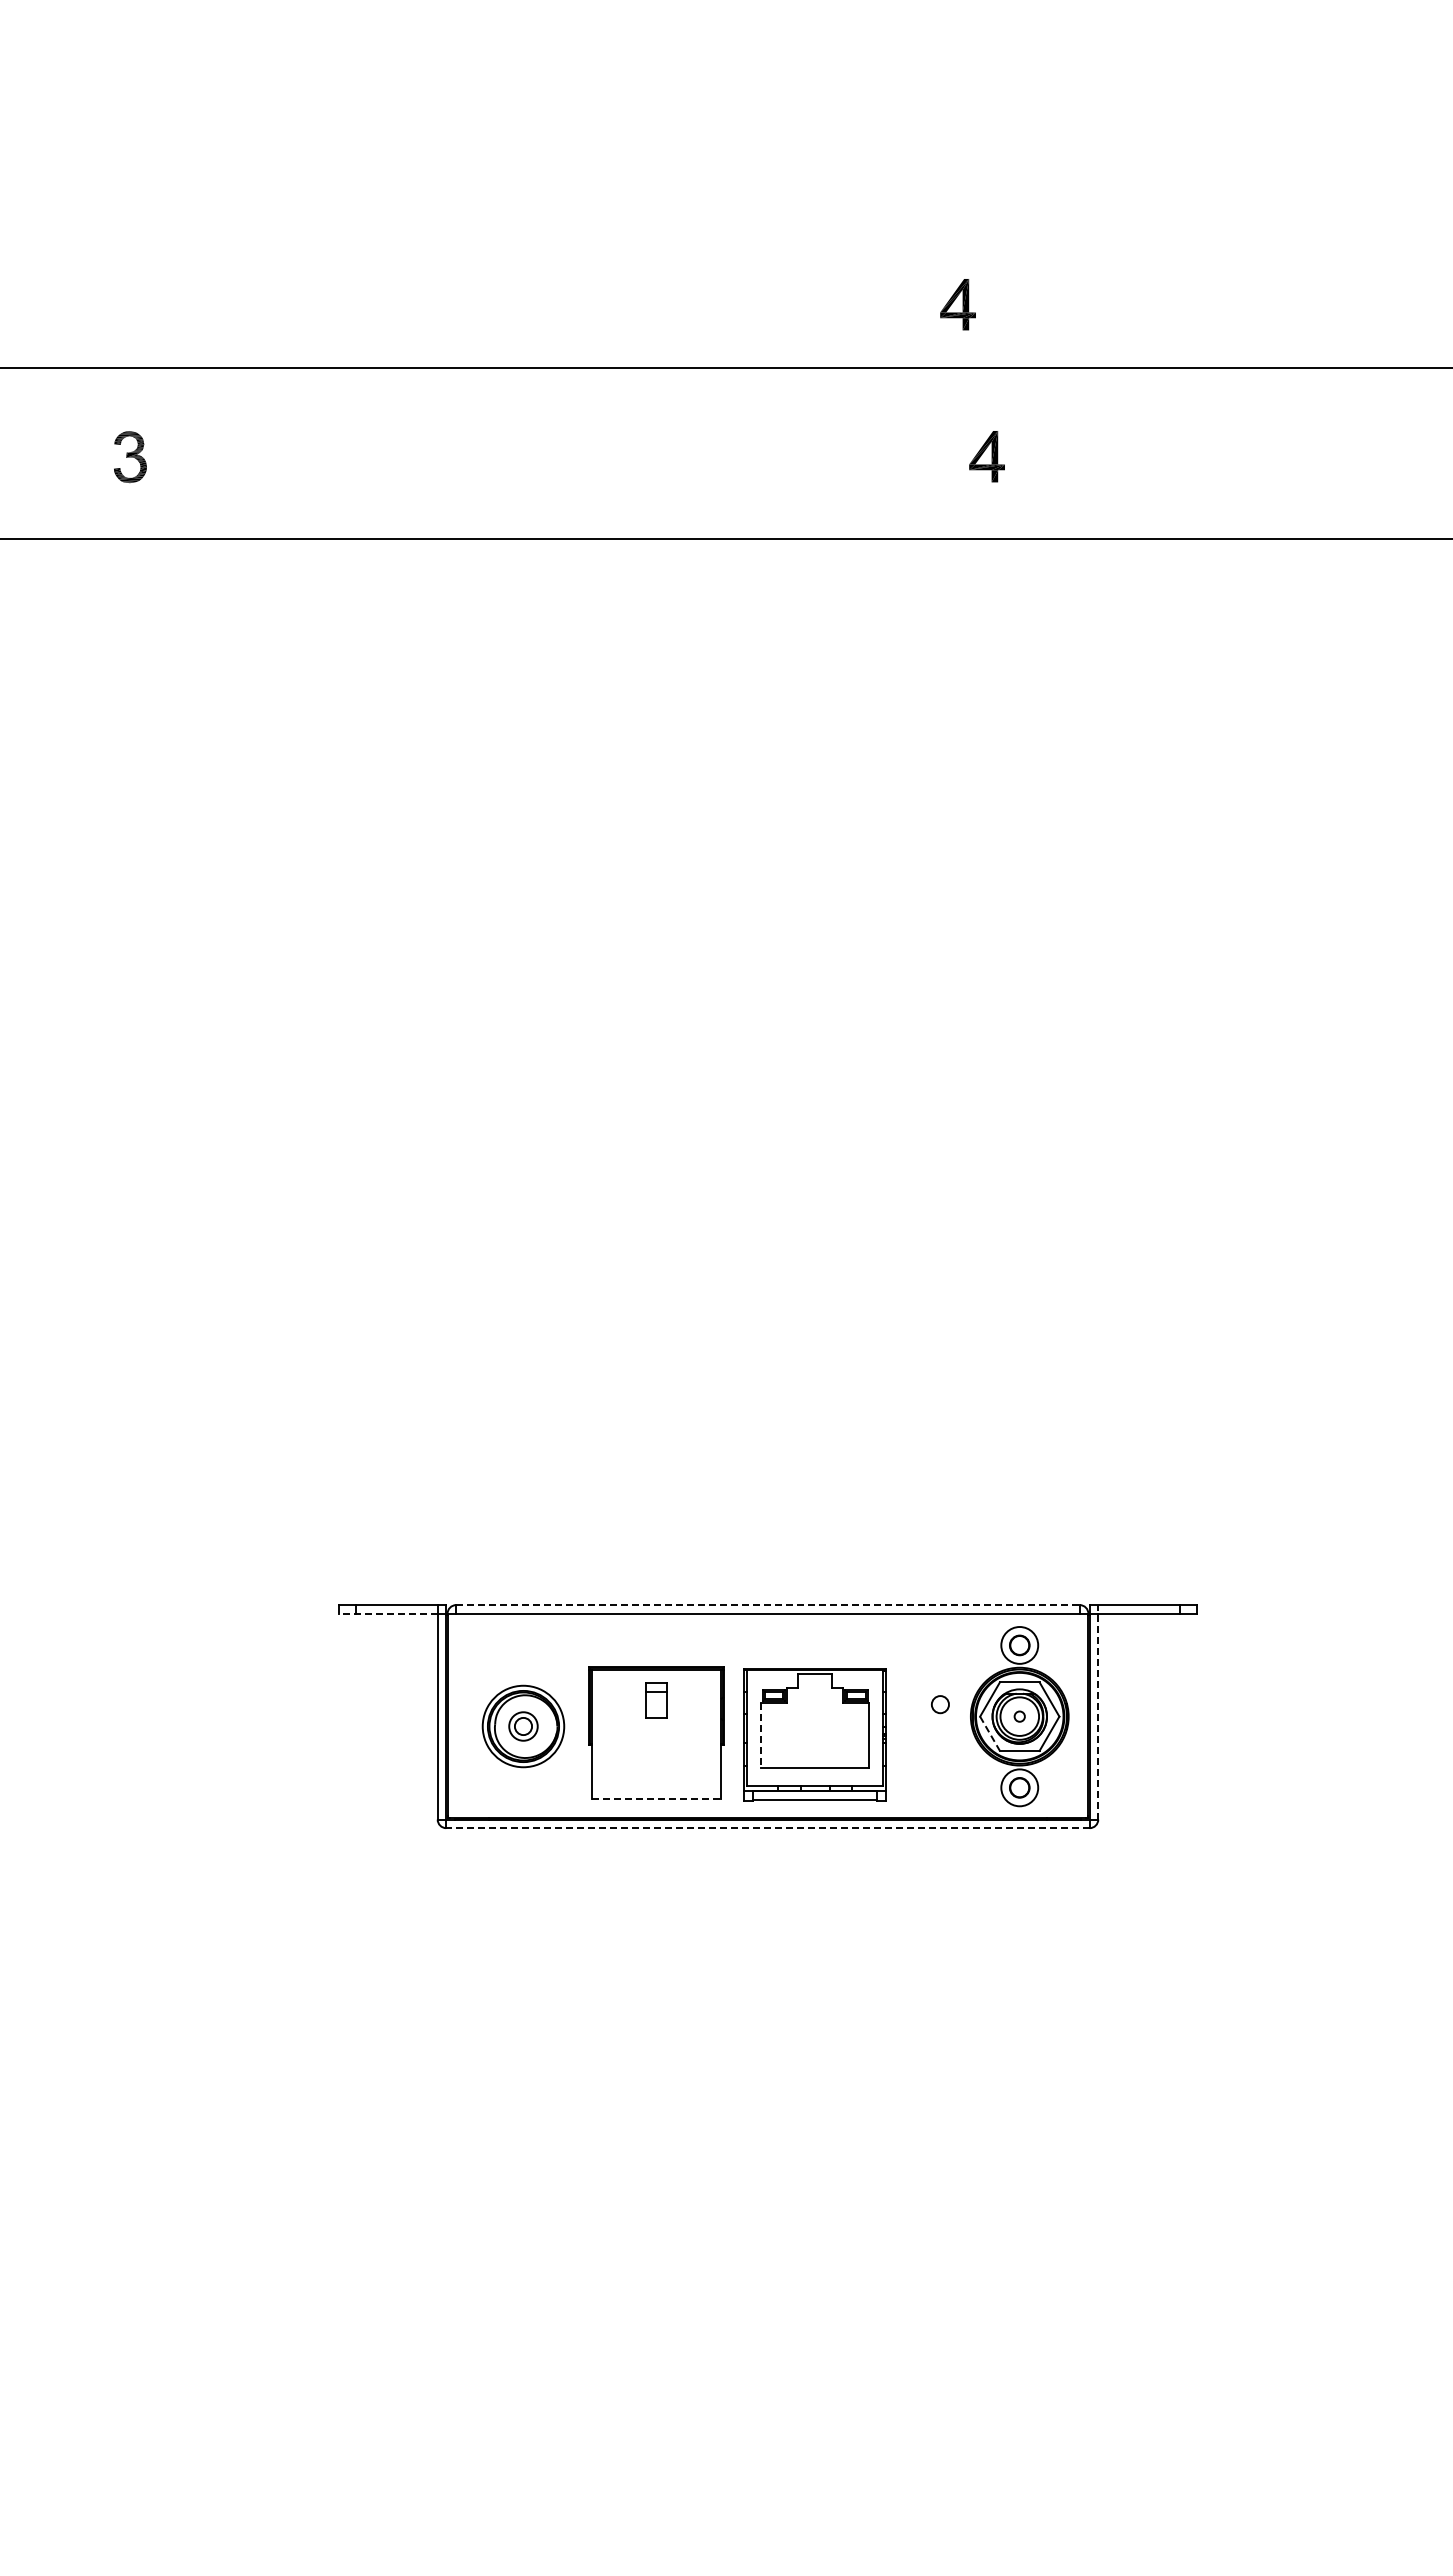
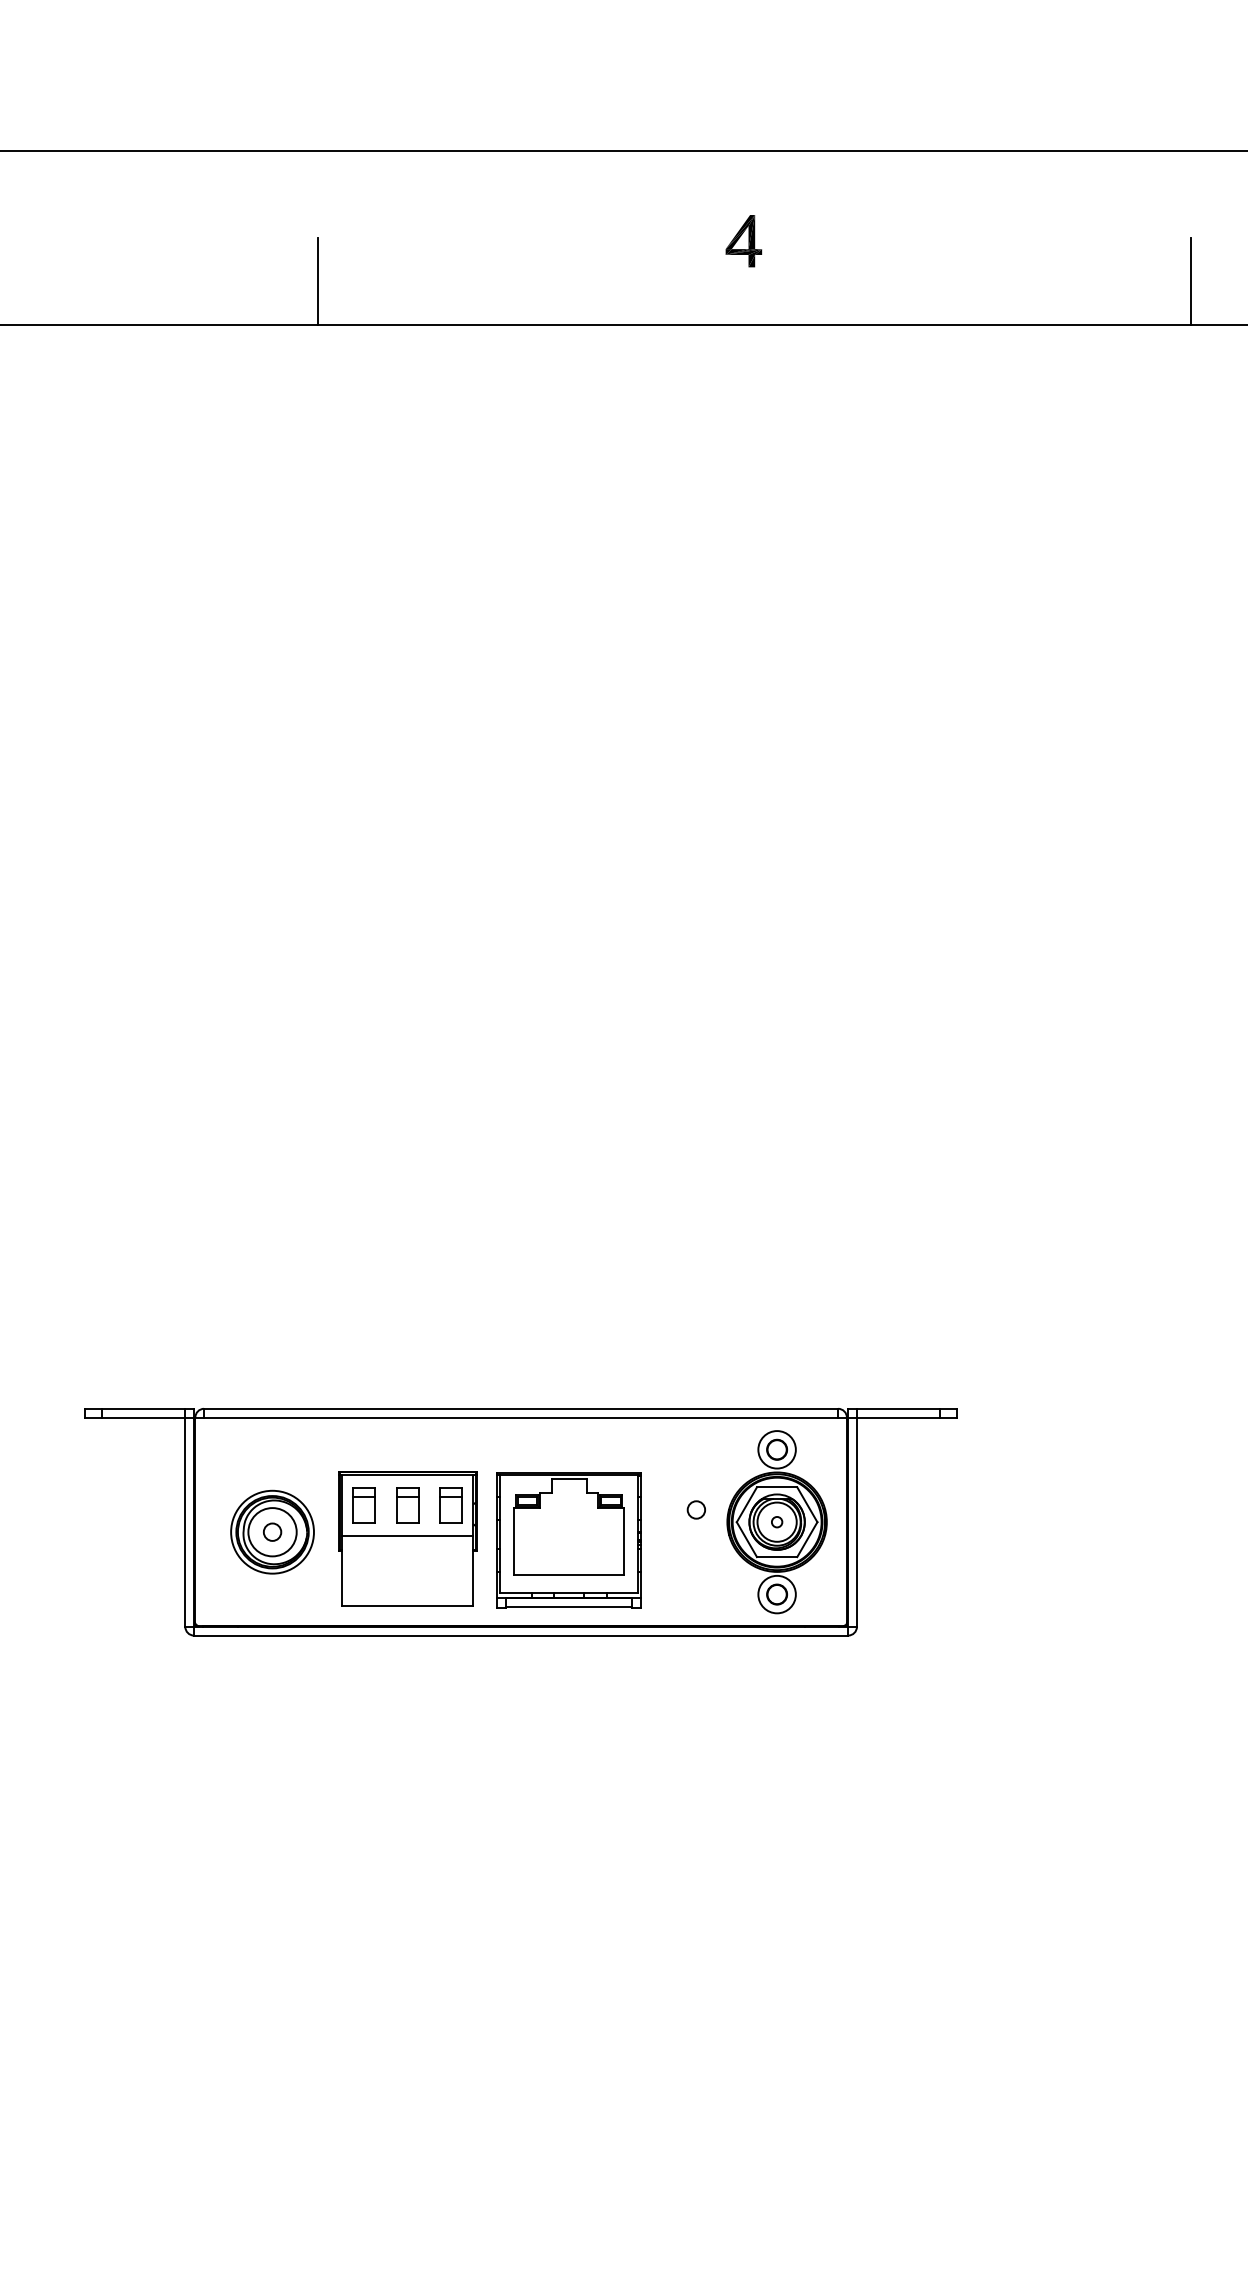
part: (957, 304) -> (713, 86), removed
line: (568, 496) -> (318, 281), added
line: (1426, 496) -> (1190, 281), added
line: (767, 1605) -> (520, 1409), dashed -> solid
line: (387, 1613) -> (134, 1417), dashed -> solid
part: (613, 1700) -> (364, 1505), added
part: (699, 1700) -> (451, 1505), added
line: (1098, 1711) -> (857, 1516), dashed -> solid
circle: (523, 1726) -> (272, 1532), size x1.67
line: (656, 1730) -> (407, 1536), added
line: (990, 1733) -> (747, 1539), dashed -> solid
line: (761, 1735) -> (514, 1541), dashed -> solid
line: (656, 1799) -> (407, 1606), dashed -> solid
line: (767, 1828) -> (520, 1635), dashed -> solid

